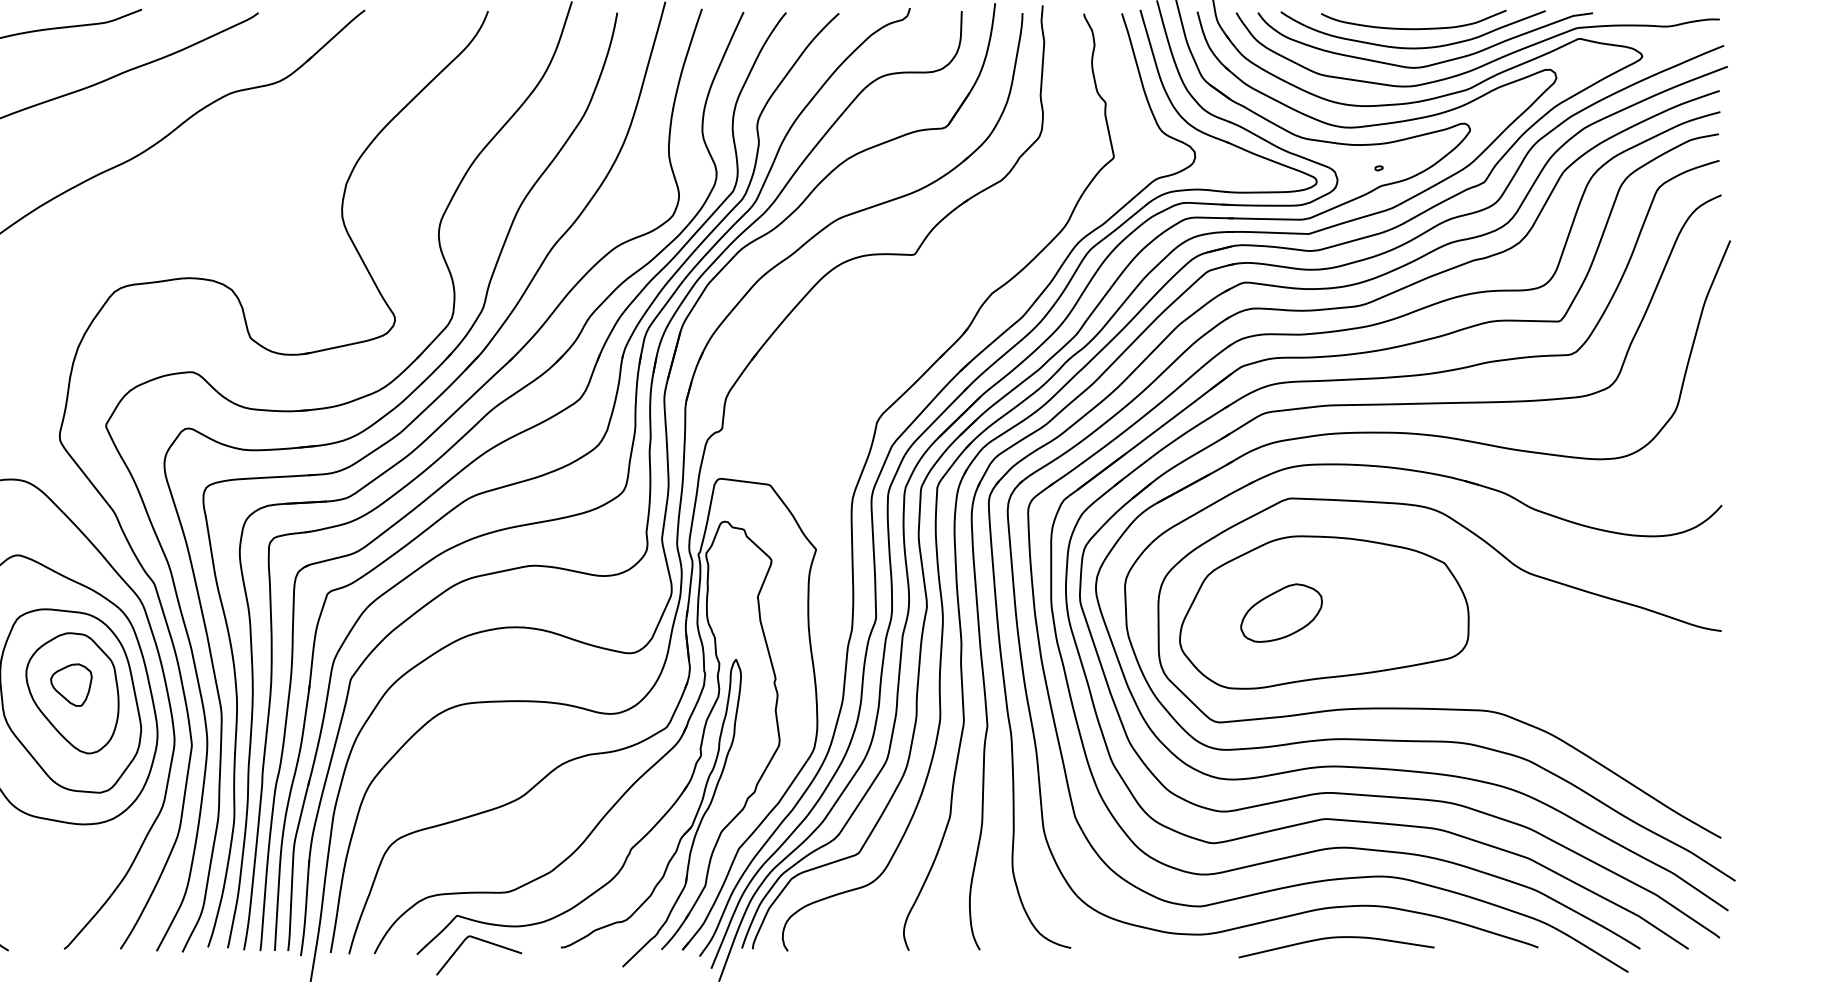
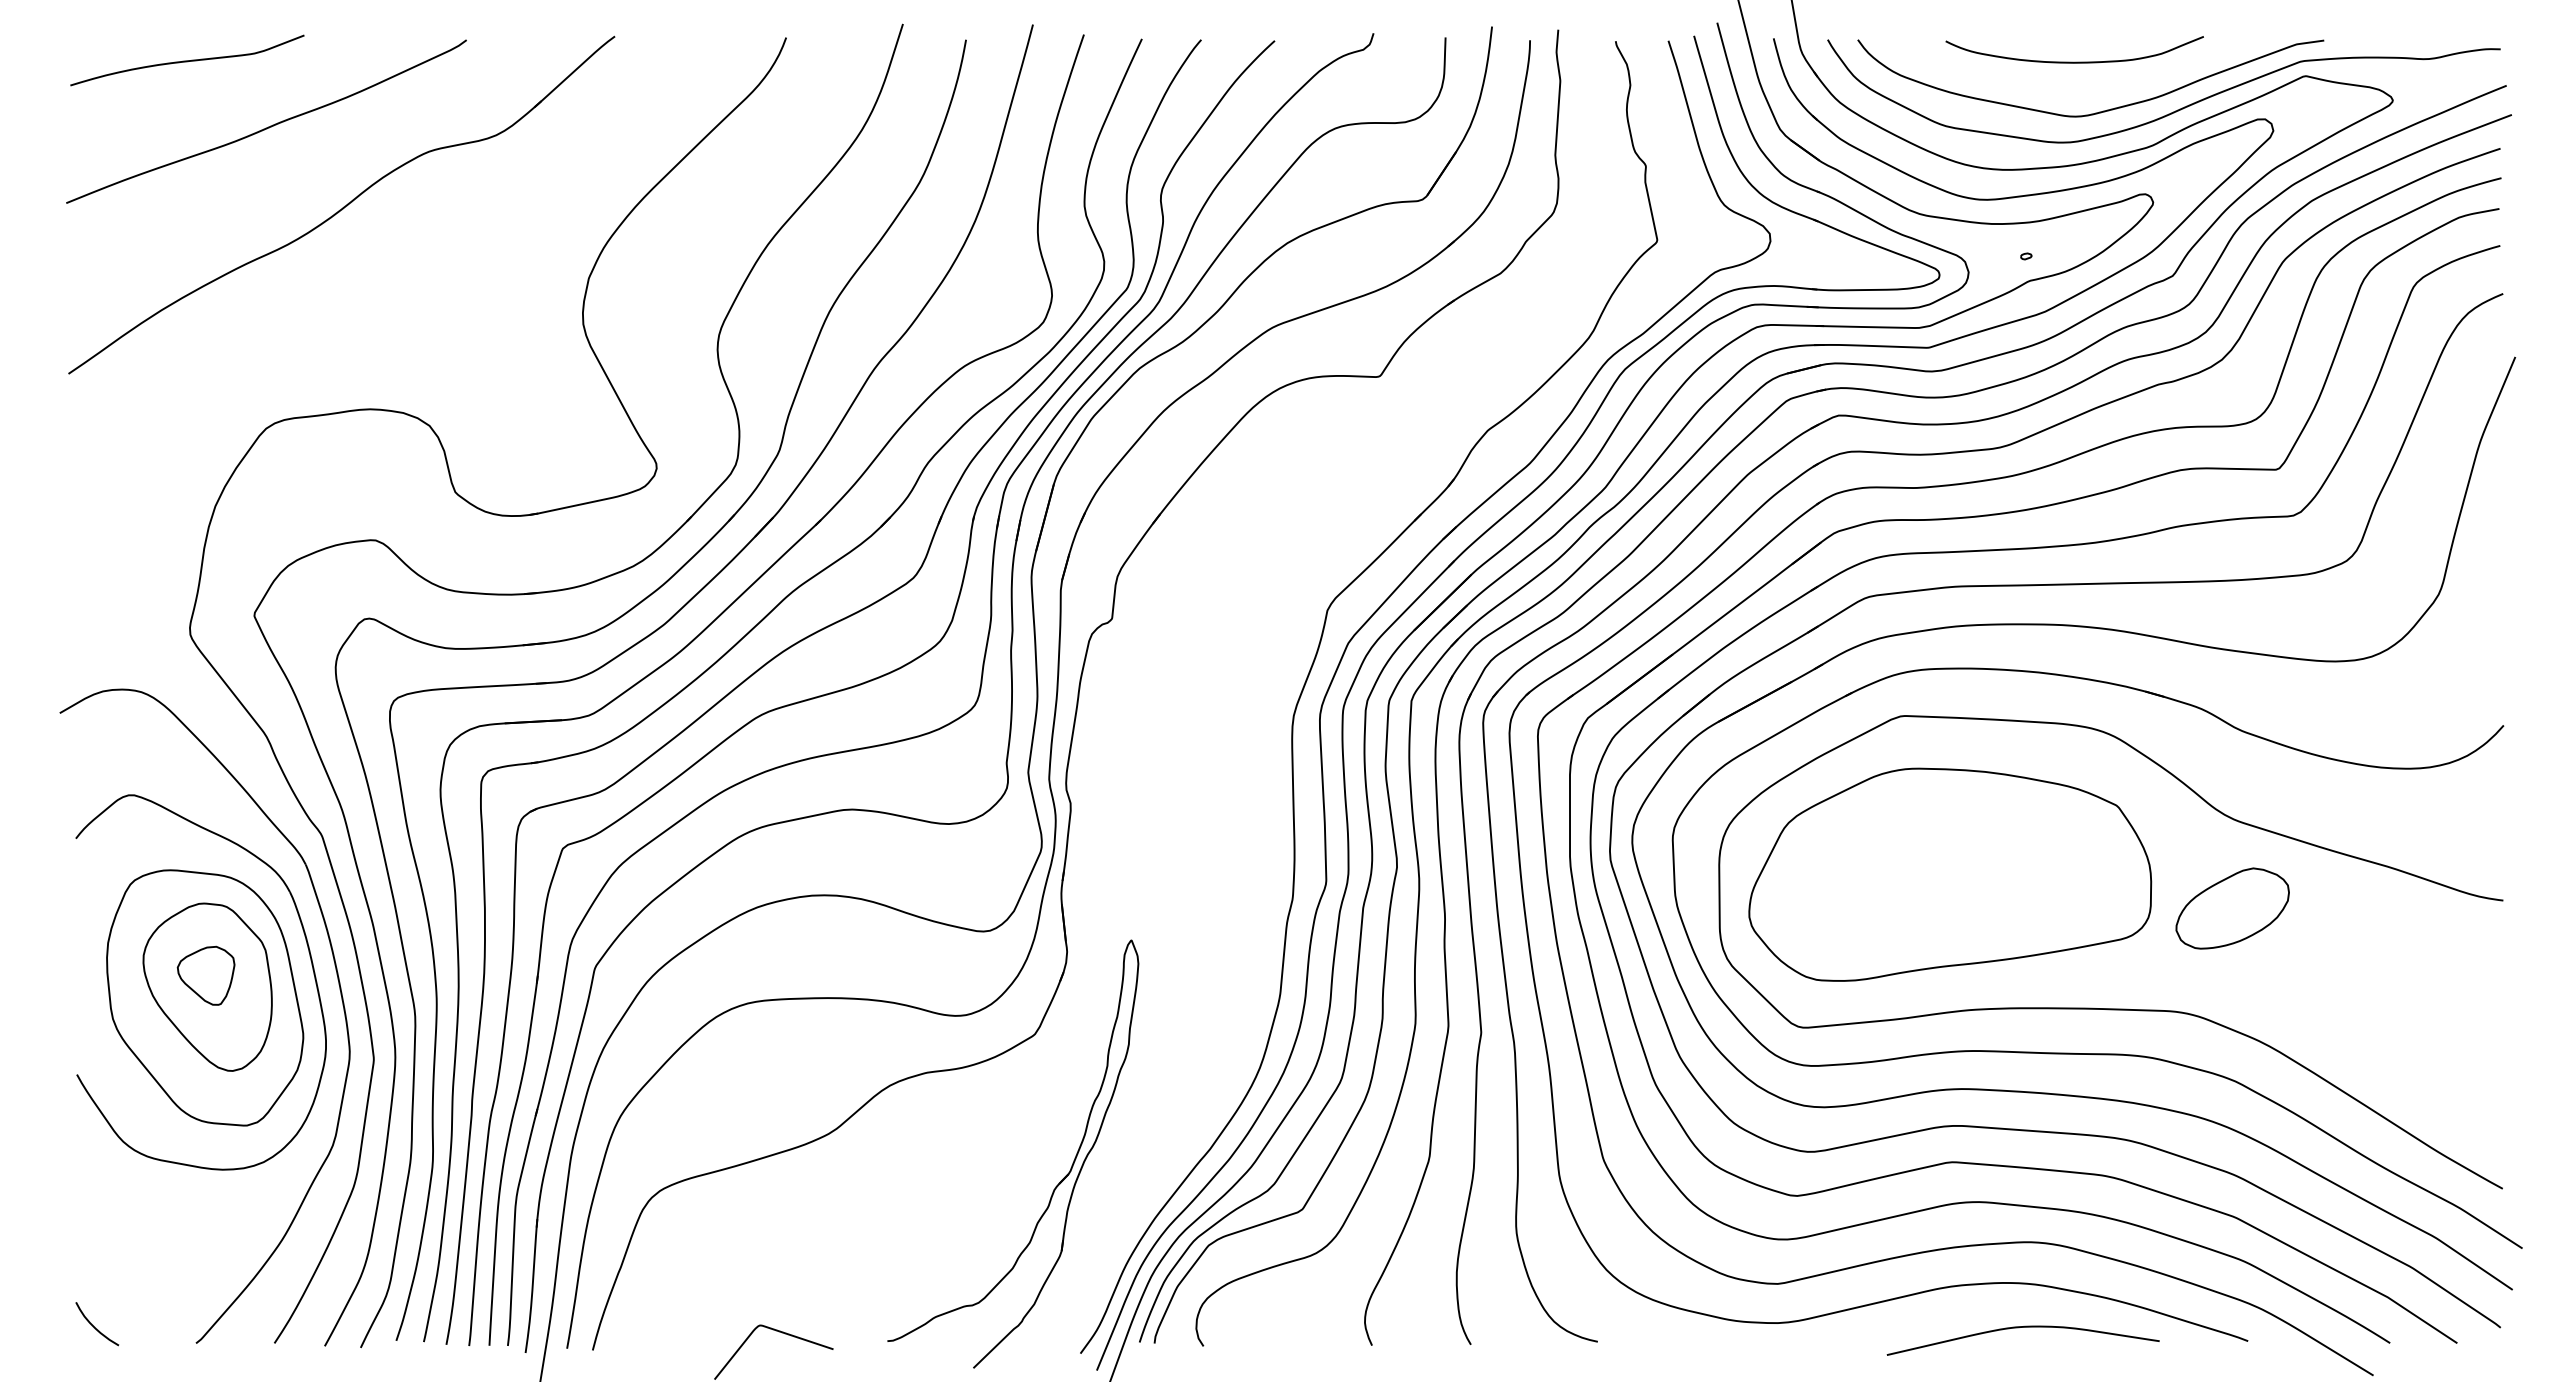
curve: (1412, 47) -> (2073, 88), removed
part: (1281, 613) -> (2232, 908), moved
part: (648, 768) -> (1009, 1092), removed
curve: (1333, 938) -> (2018, 1328), moved

